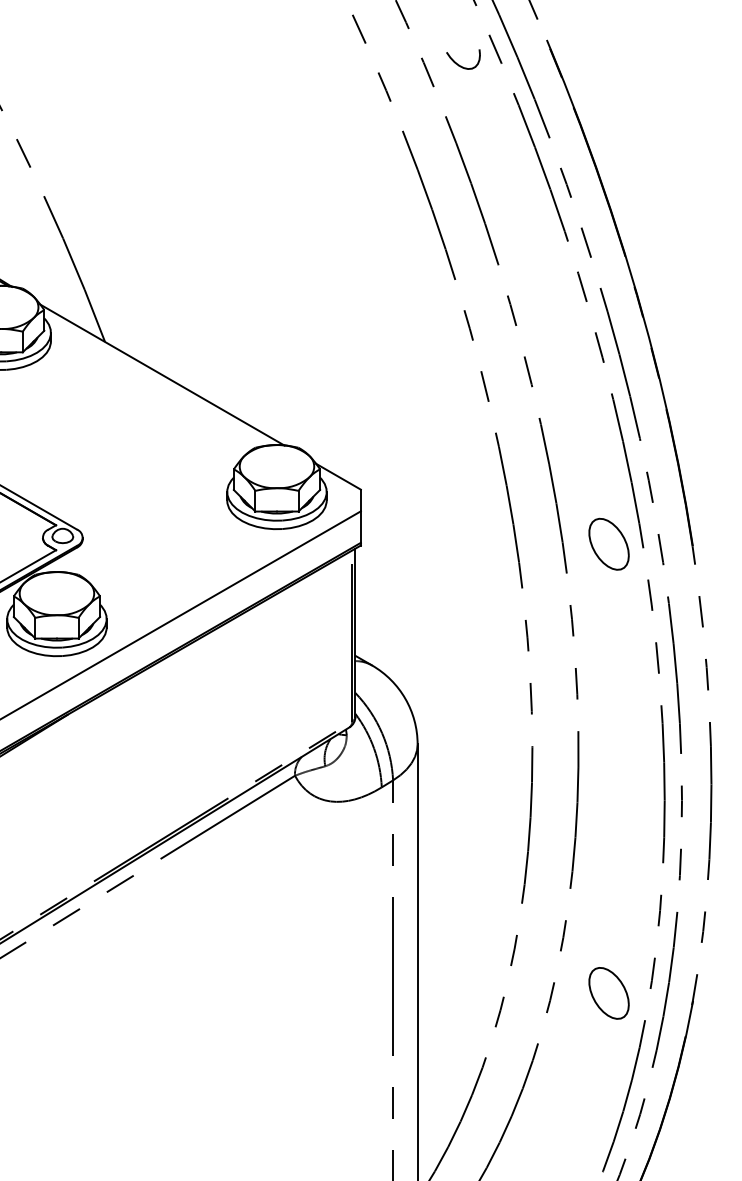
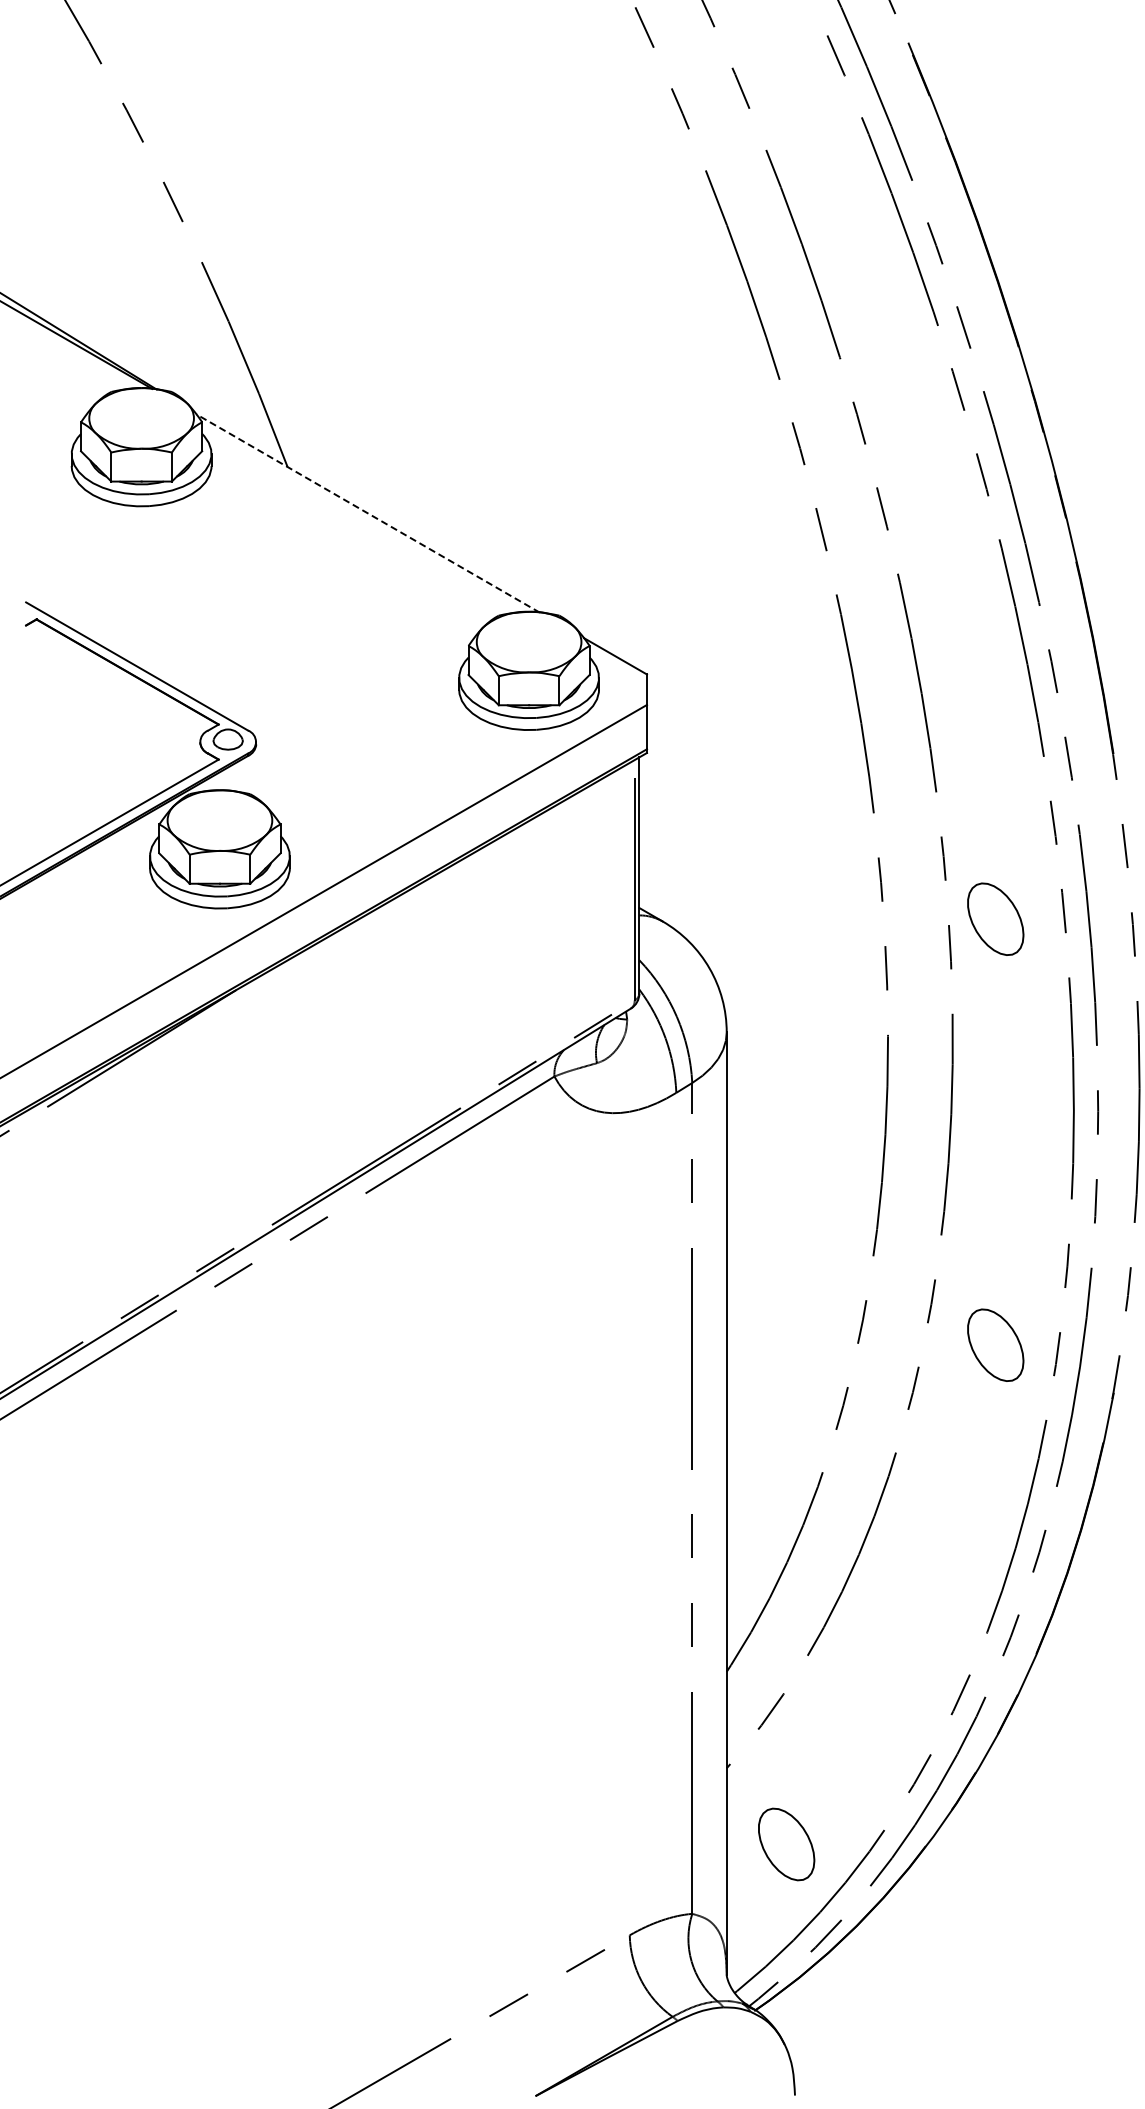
part: (459, 64) -> (785, 77), removed
line: (161, 375) -> (367, 513), solid -> dashed
part: (608, 543) -> (995, 918), moved
part: (608, 992) -> (995, 1344), moved

